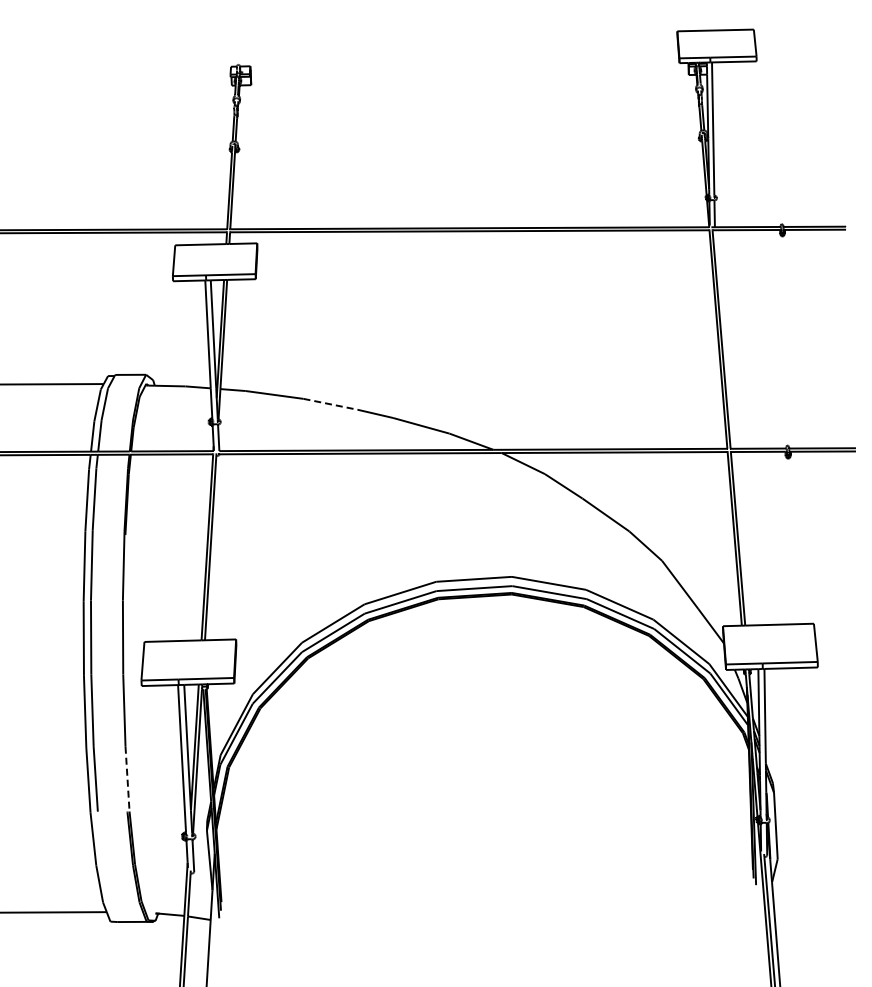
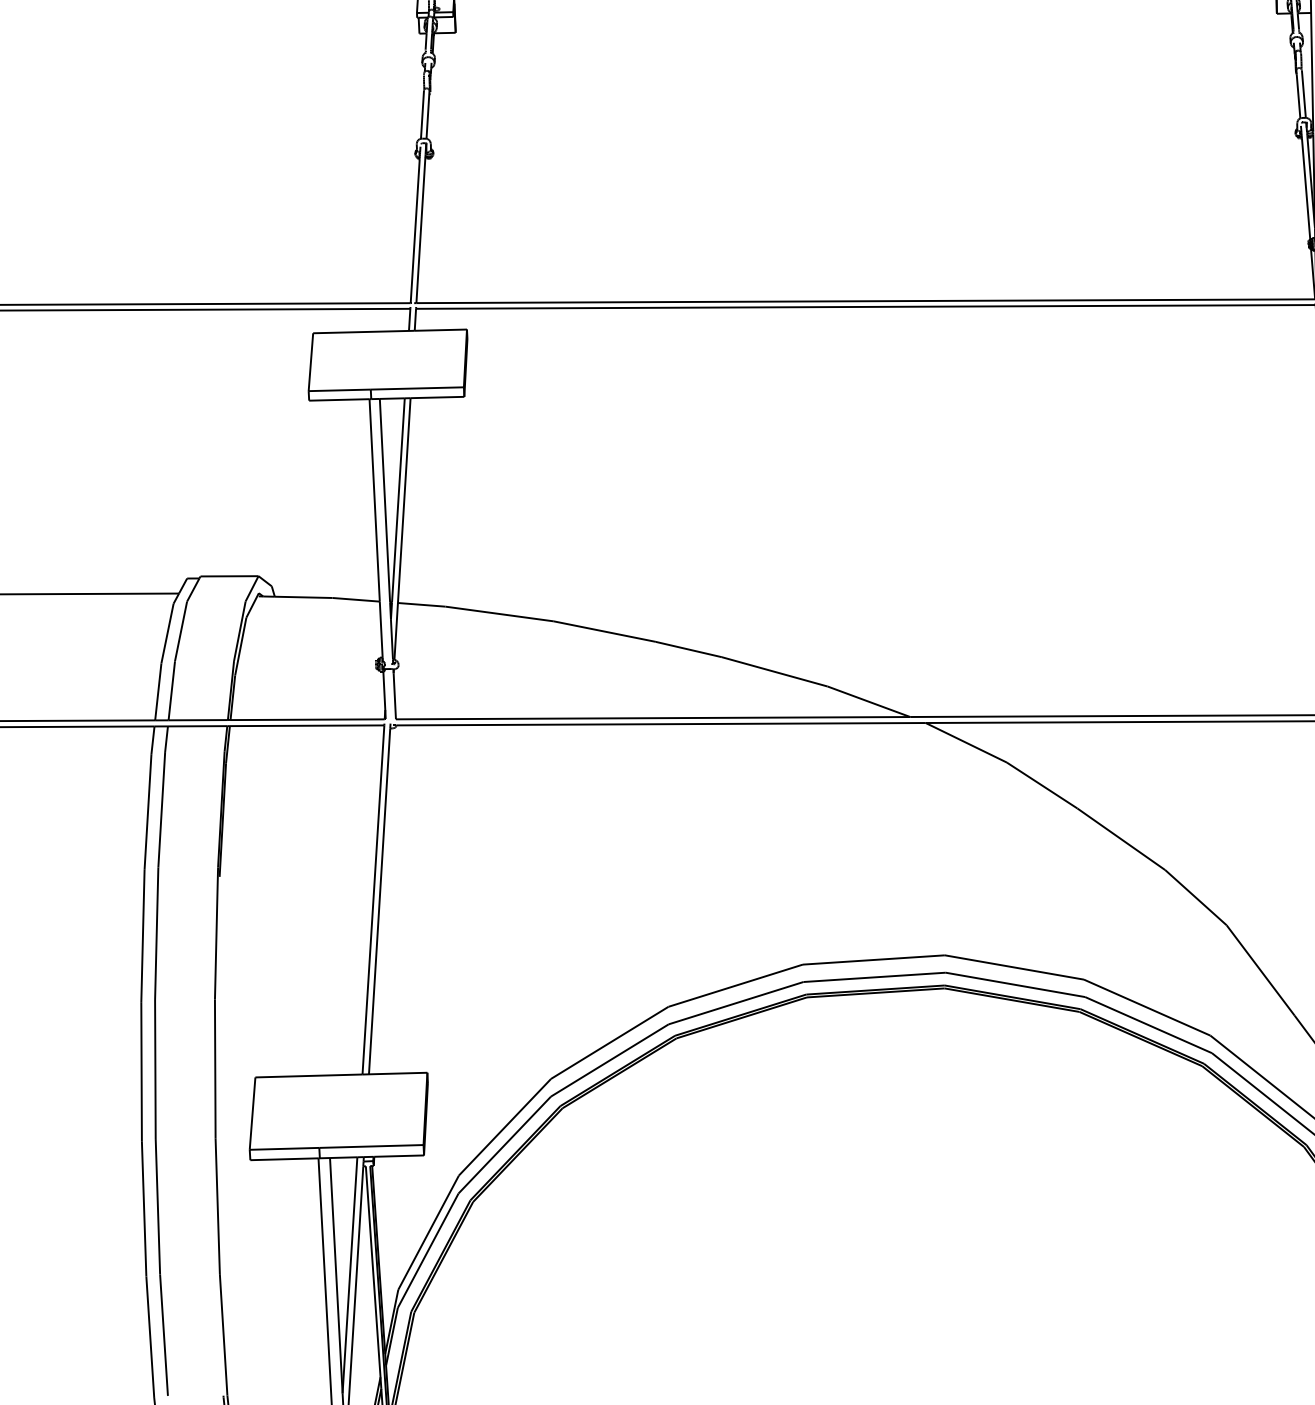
line: (330, 404) -> (604, 631), dashed -> solid
line: (127, 779) -> (223, 1335), dashed -> solid

